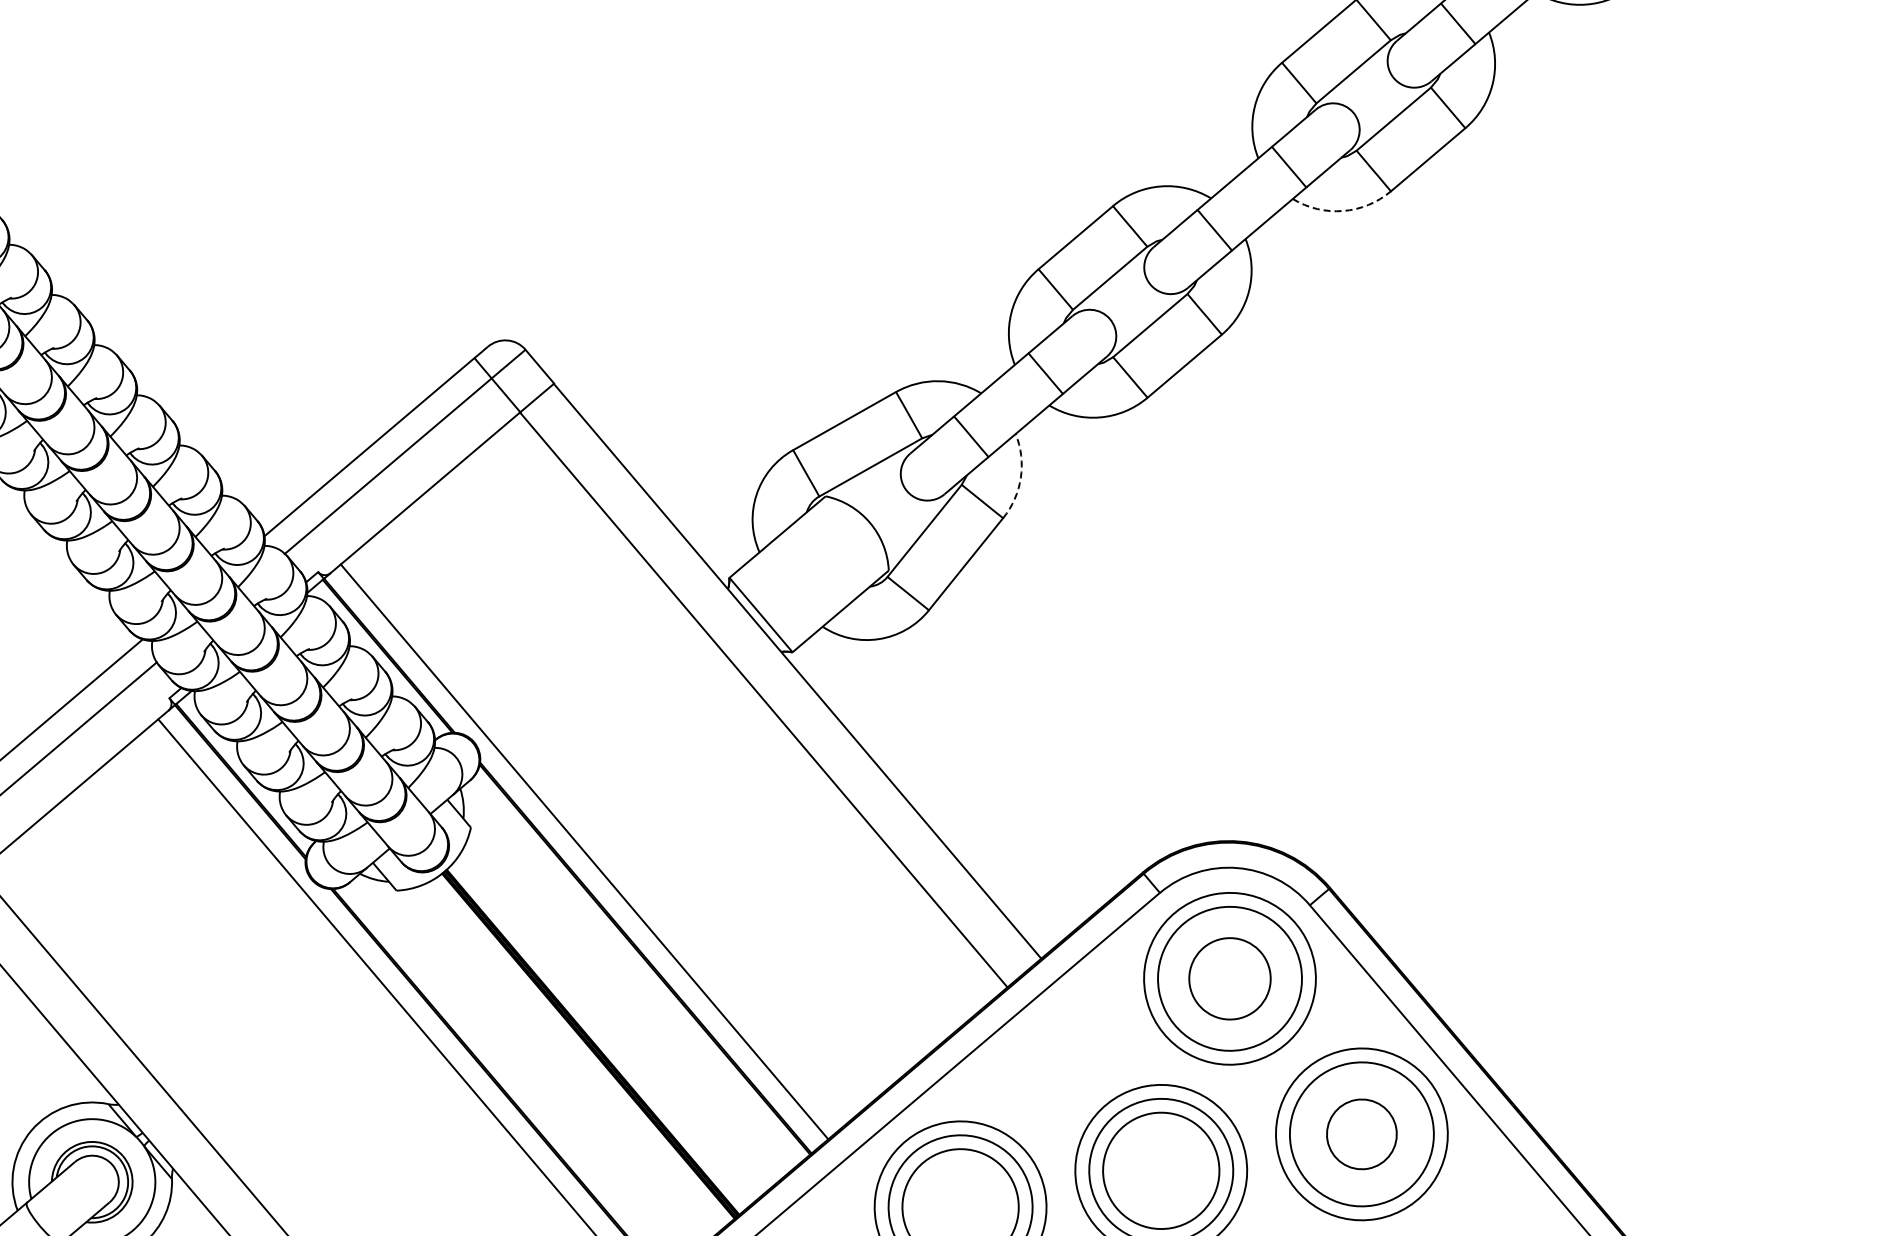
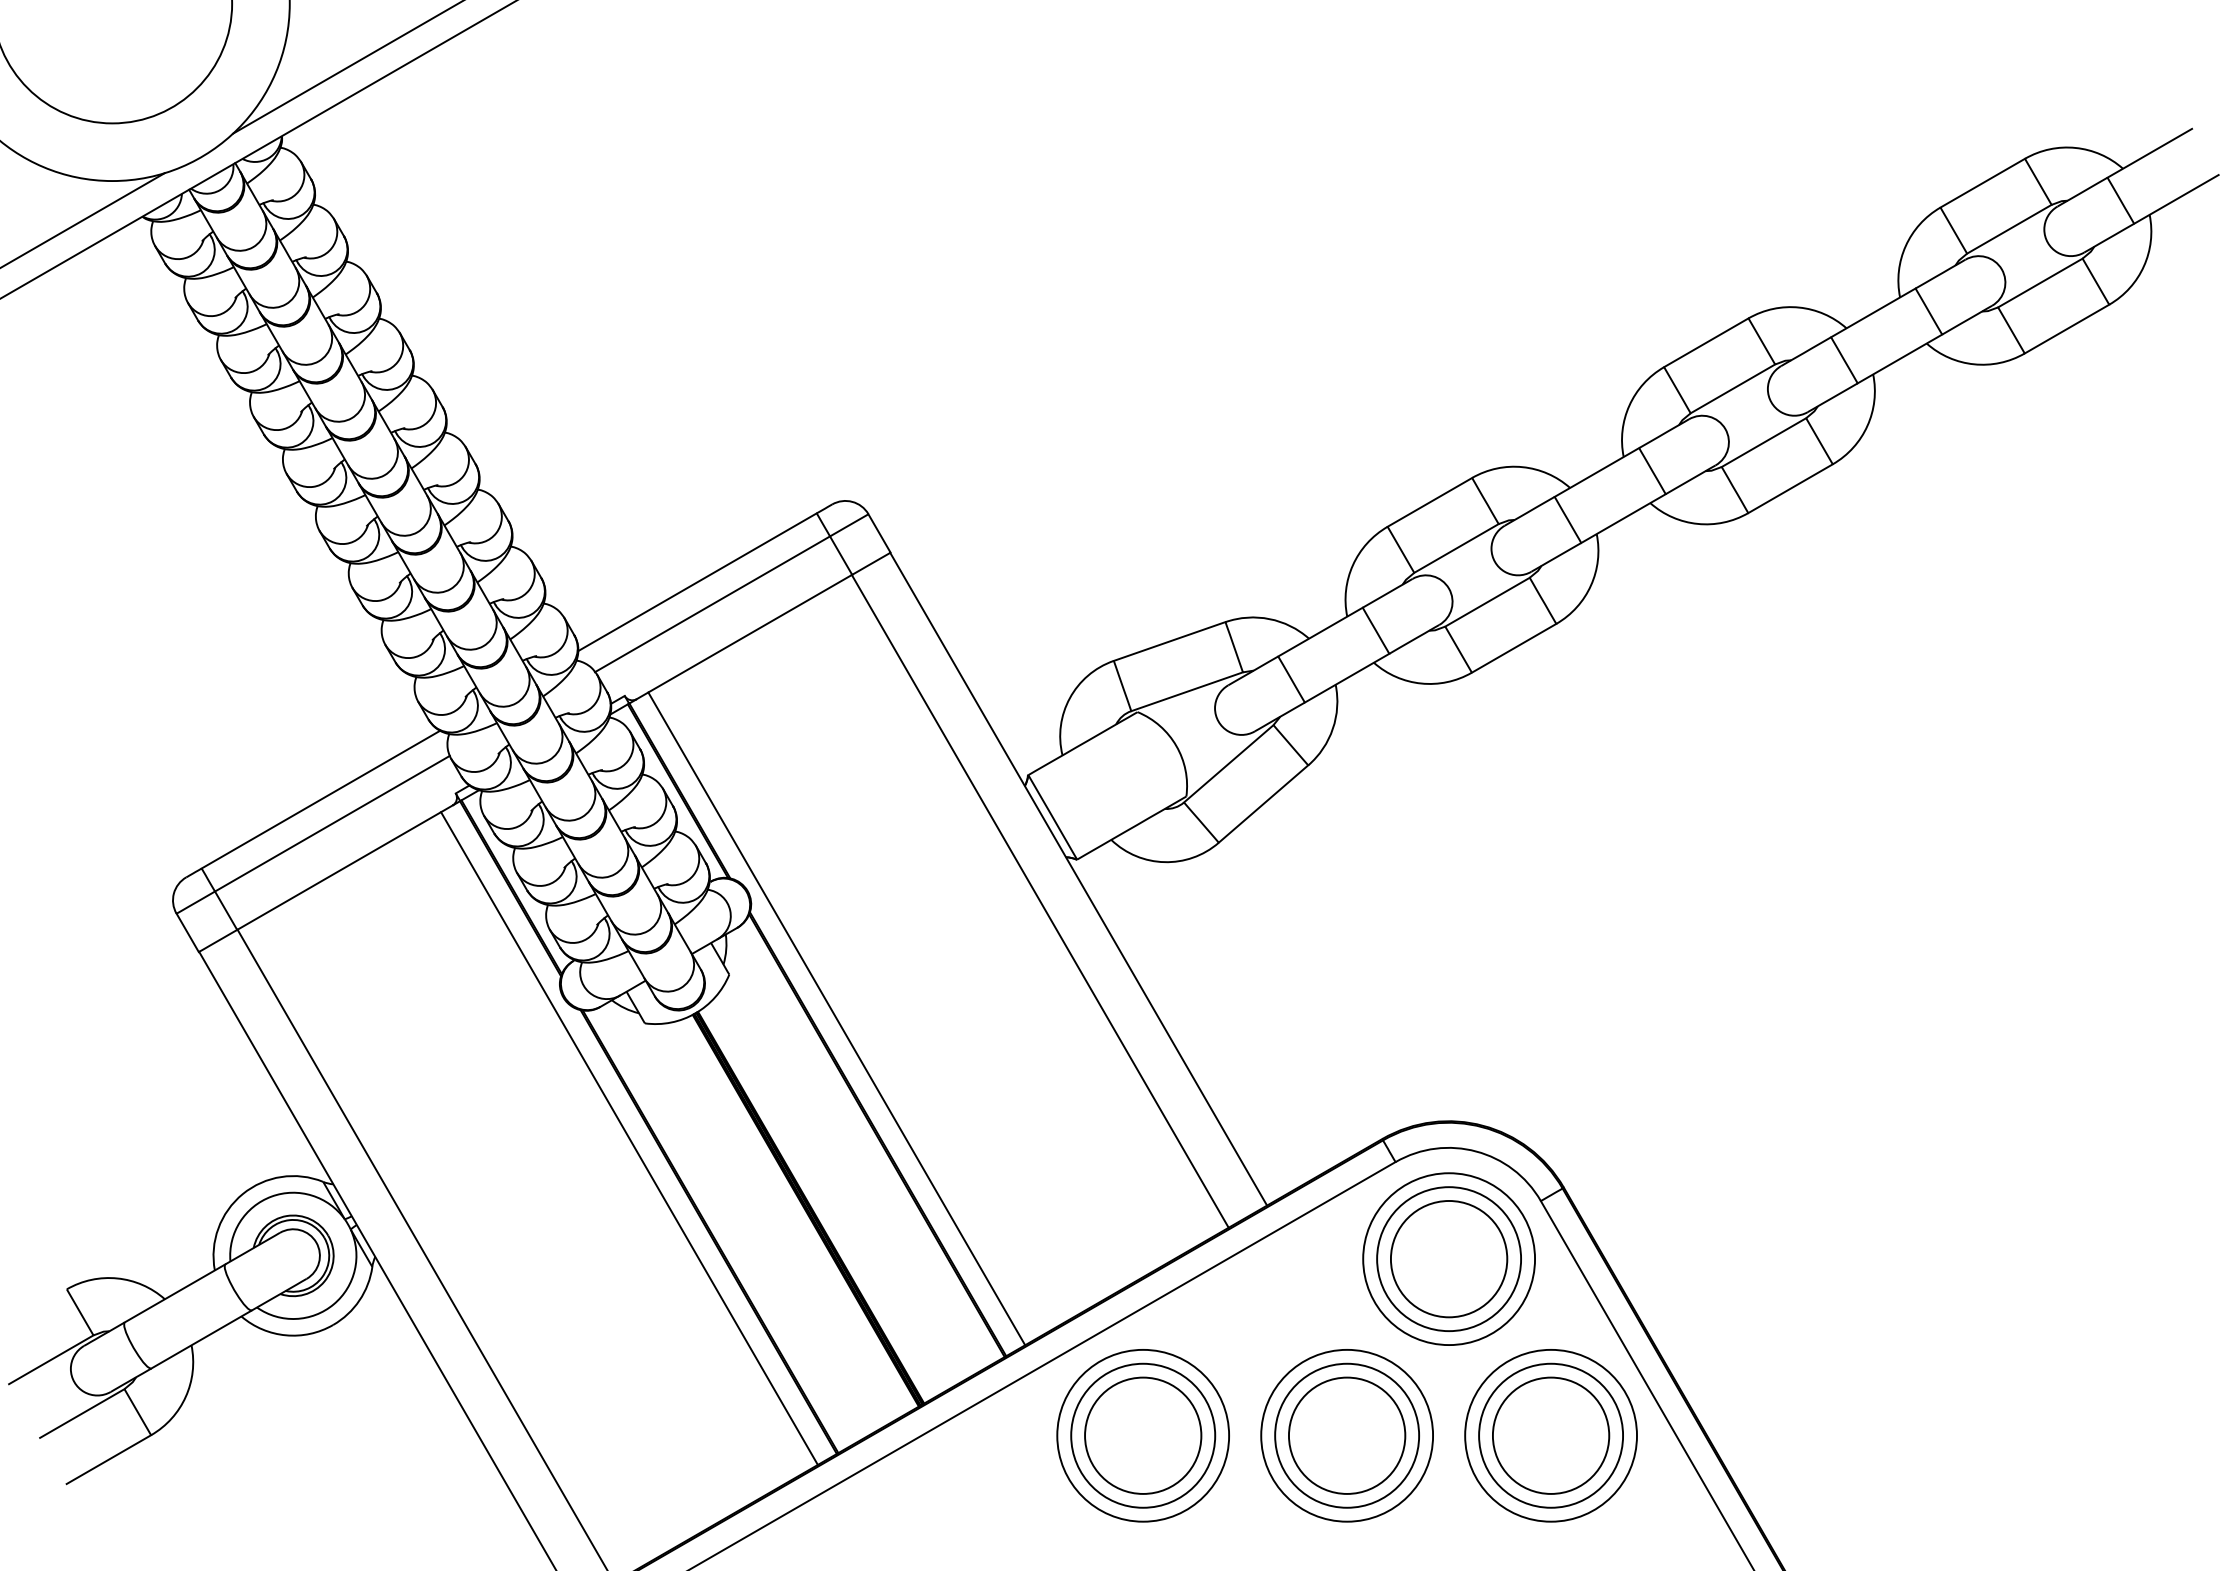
arc: (1342, 210) -> (1697, 523), dashed -> solid
arc: (1020, 477) -> (1332, 728), dashed -> solid
circle: (1229, 978) -> (1448, 1258), size x1.43
circle: (1361, 1134) -> (1550, 1435), size x1.67

